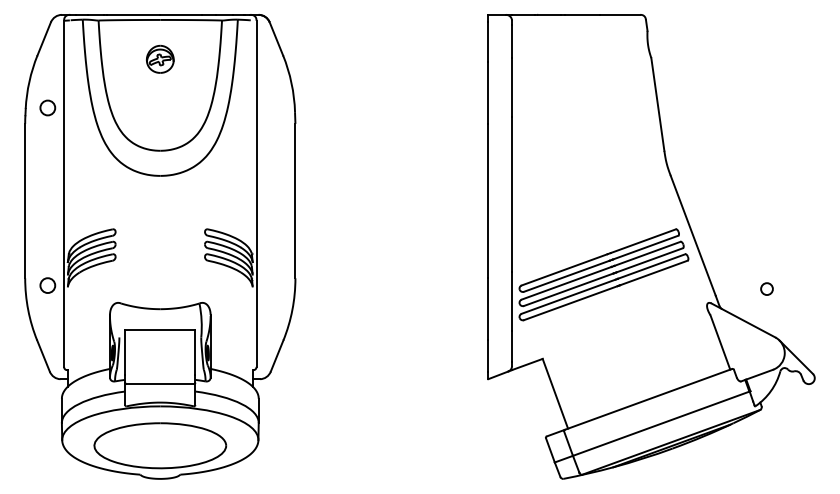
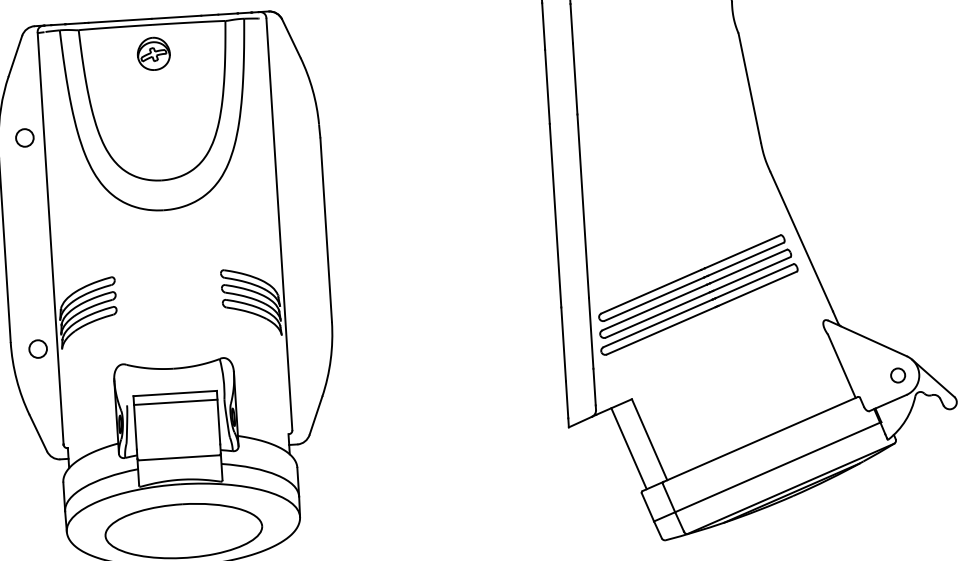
part: (160, 58) -> (153, 52), moved
circle: (766, 288) -> (897, 374), moved
line: (160, 337) -> (175, 402), added
line: (537, 400) -> (628, 449), added

